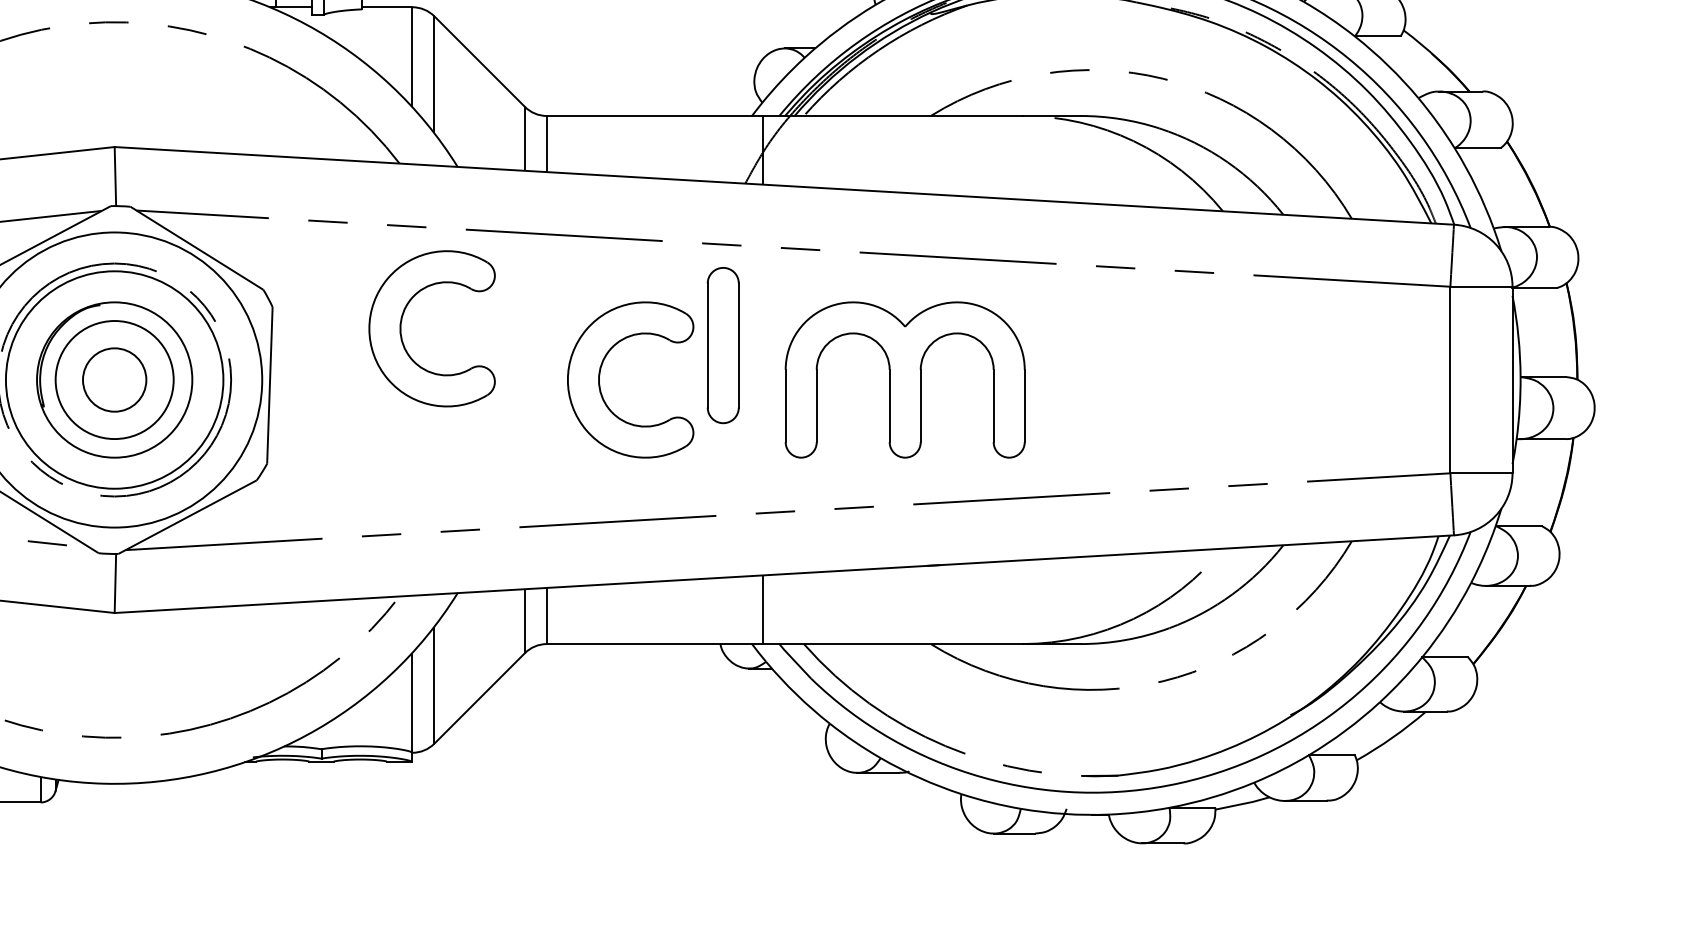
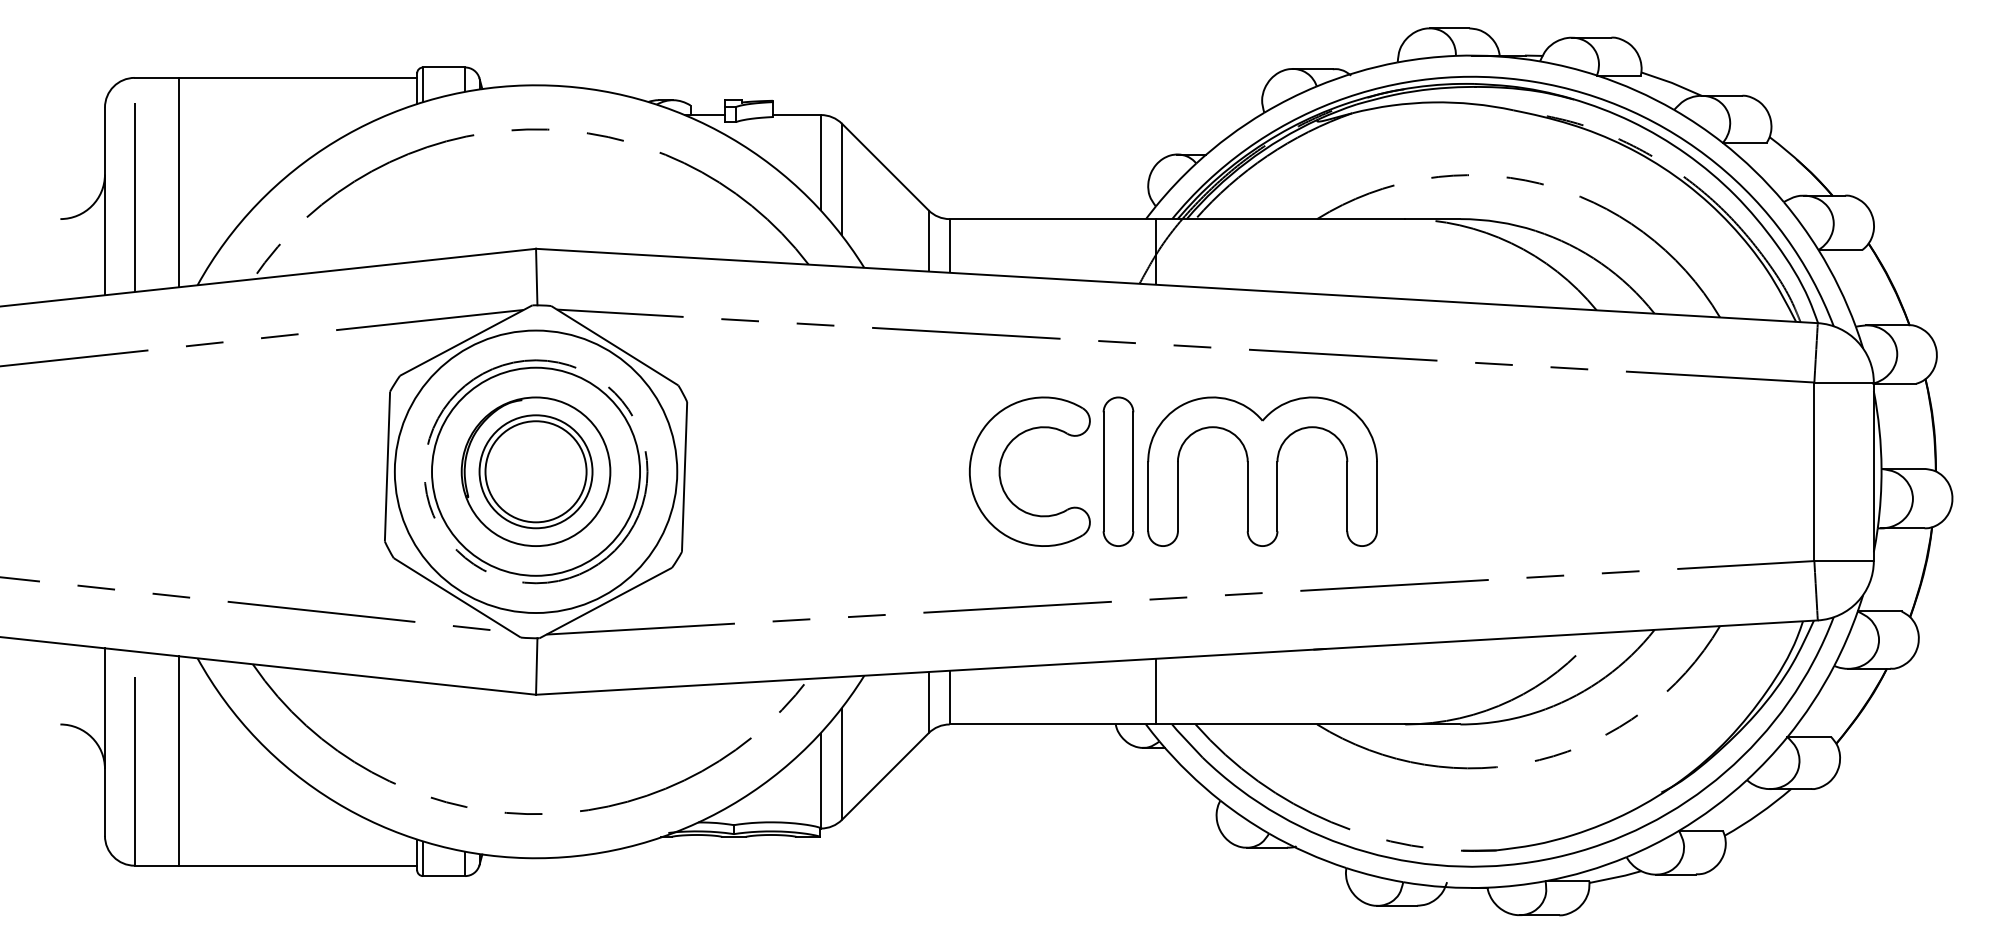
part: (402, 321) -> (811, 415), removed
part: (723, 345) -> (1118, 471), moved
circle: (114, 379) -> (535, 471), size x1.67
part: (905, 379) -> (1262, 471), moved

